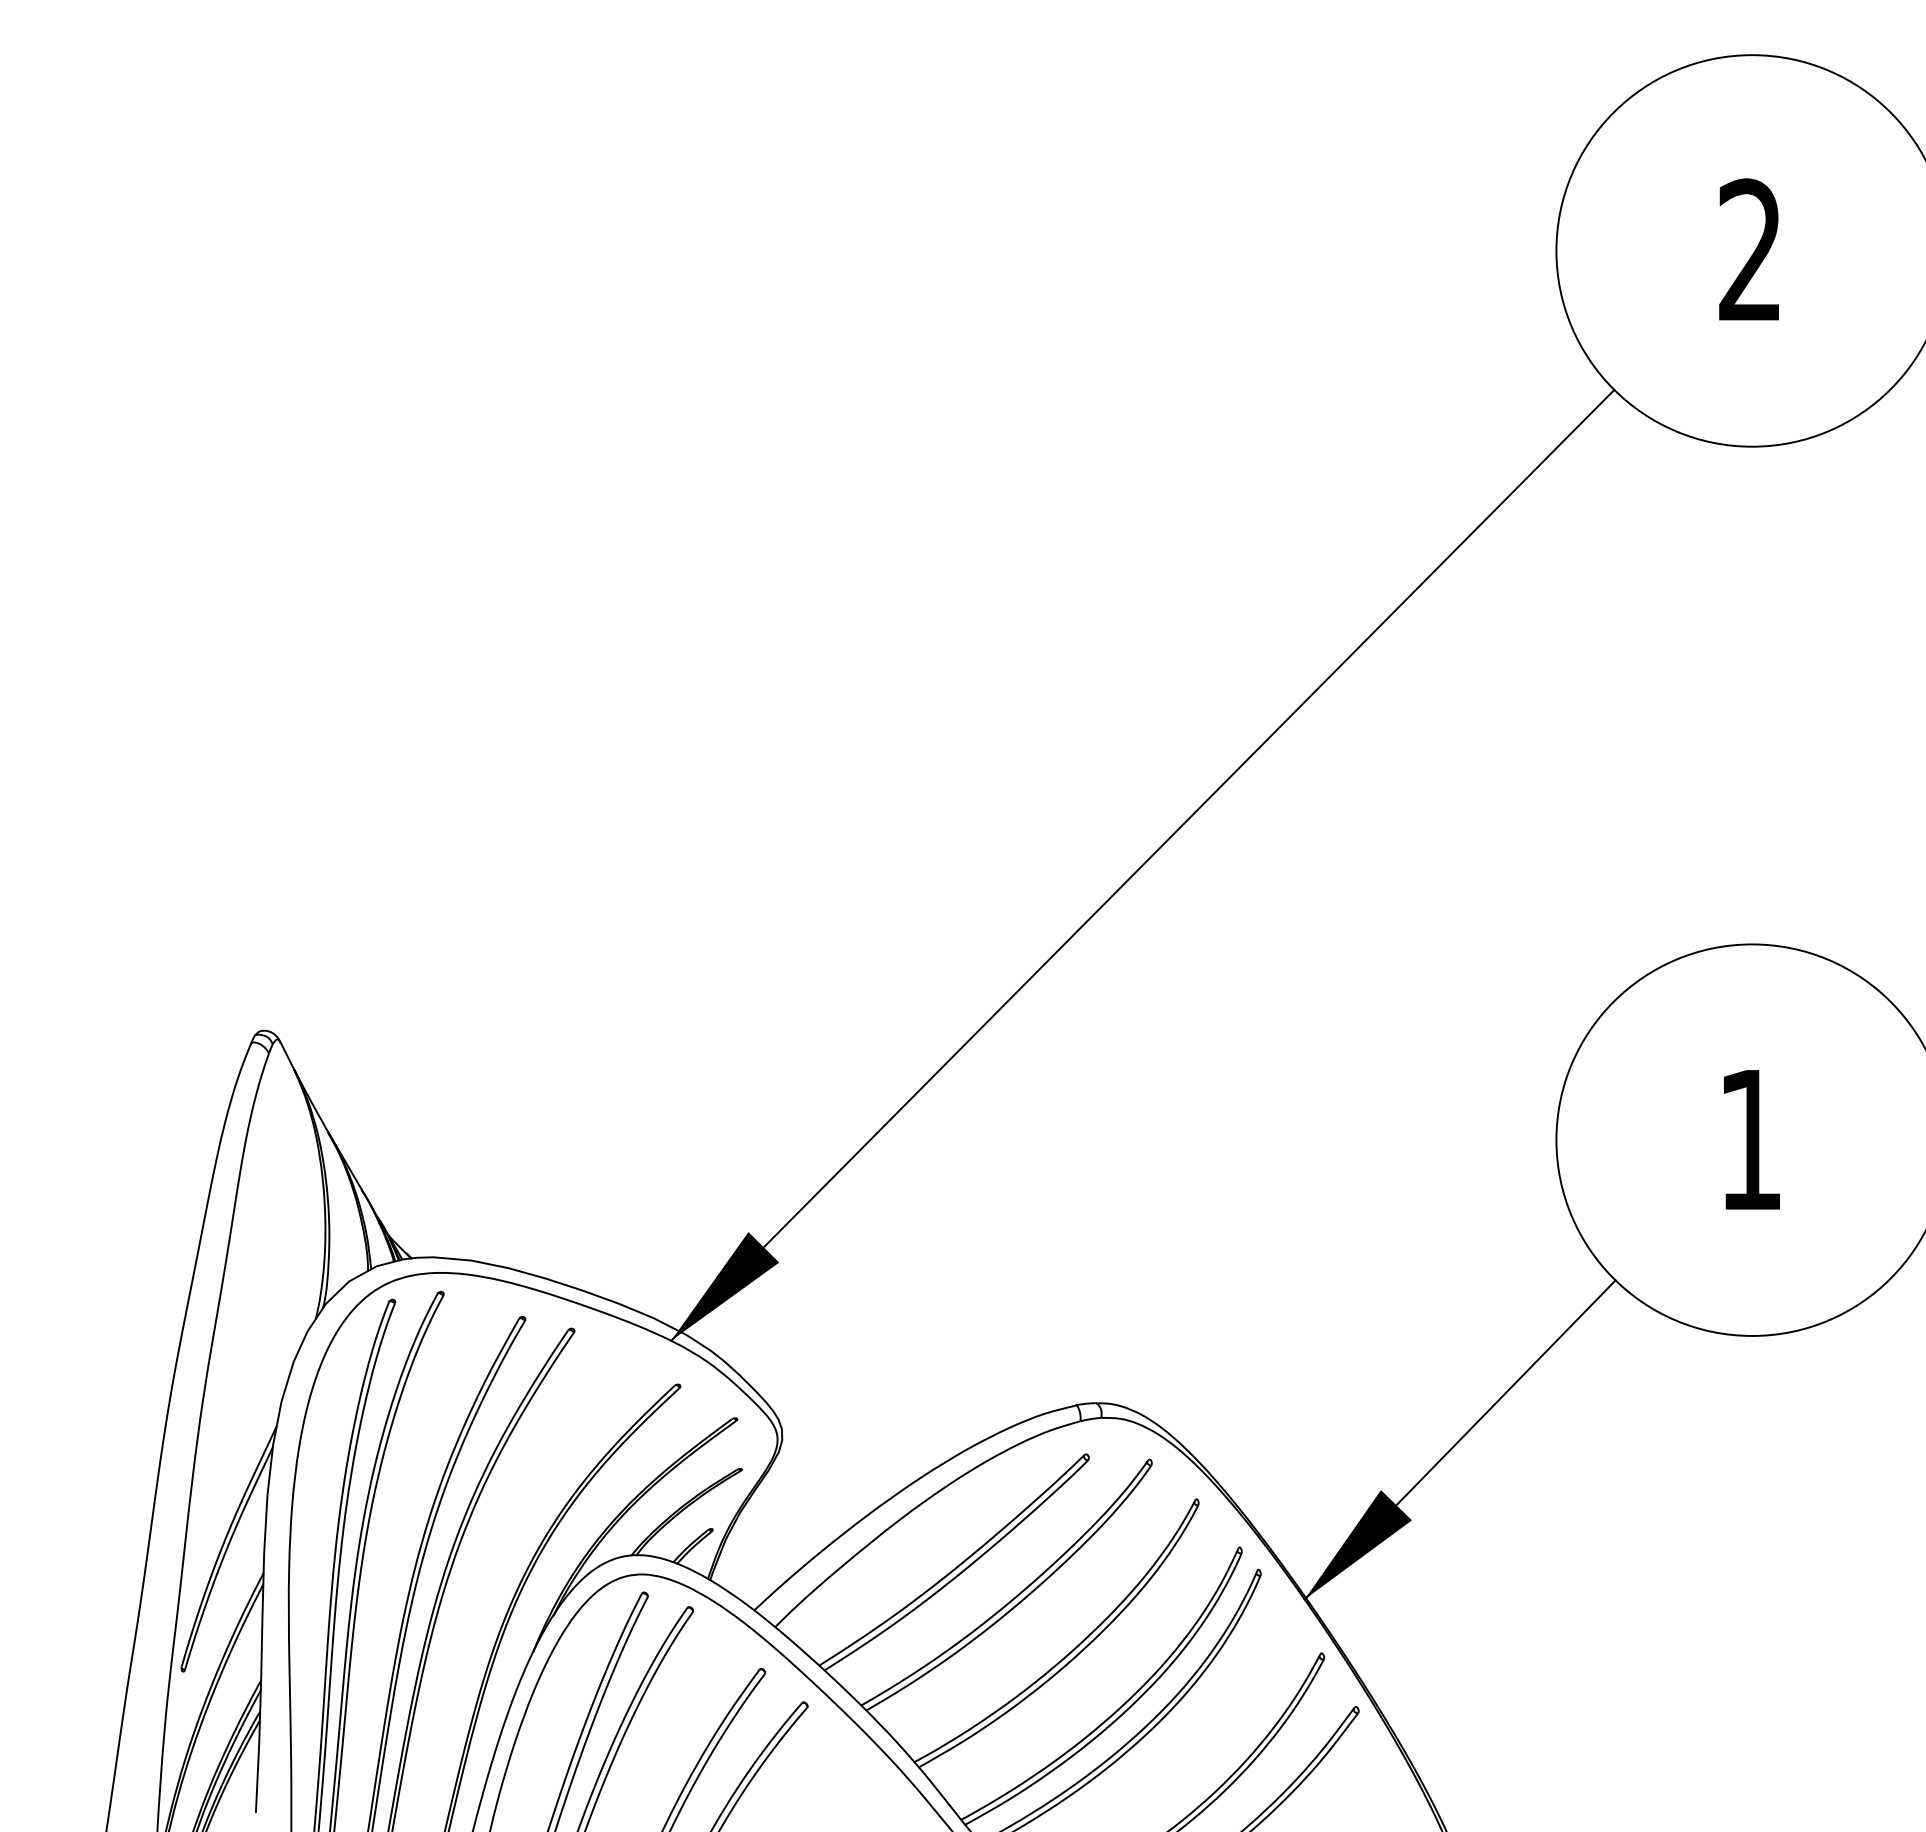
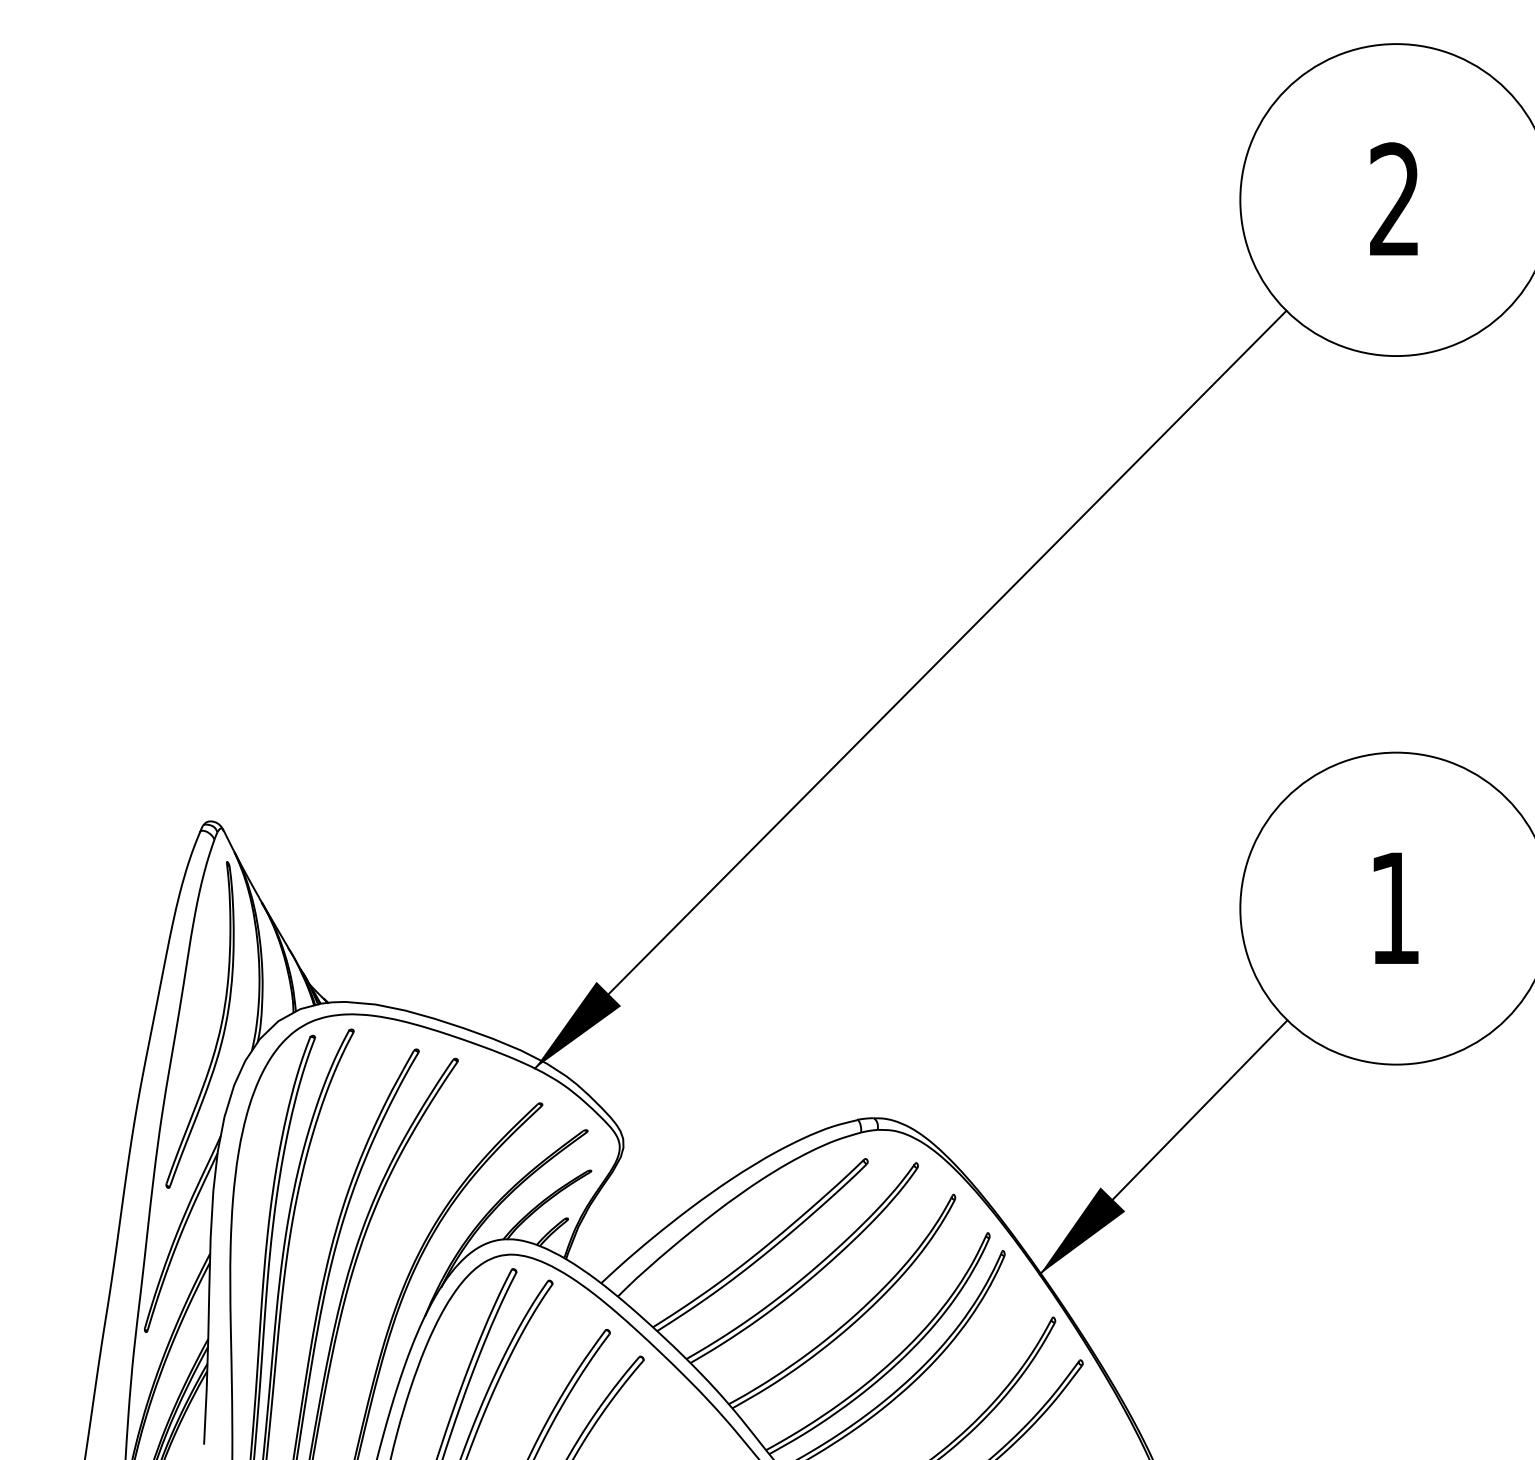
part: (275, 1290) -> (219, 1028), added

